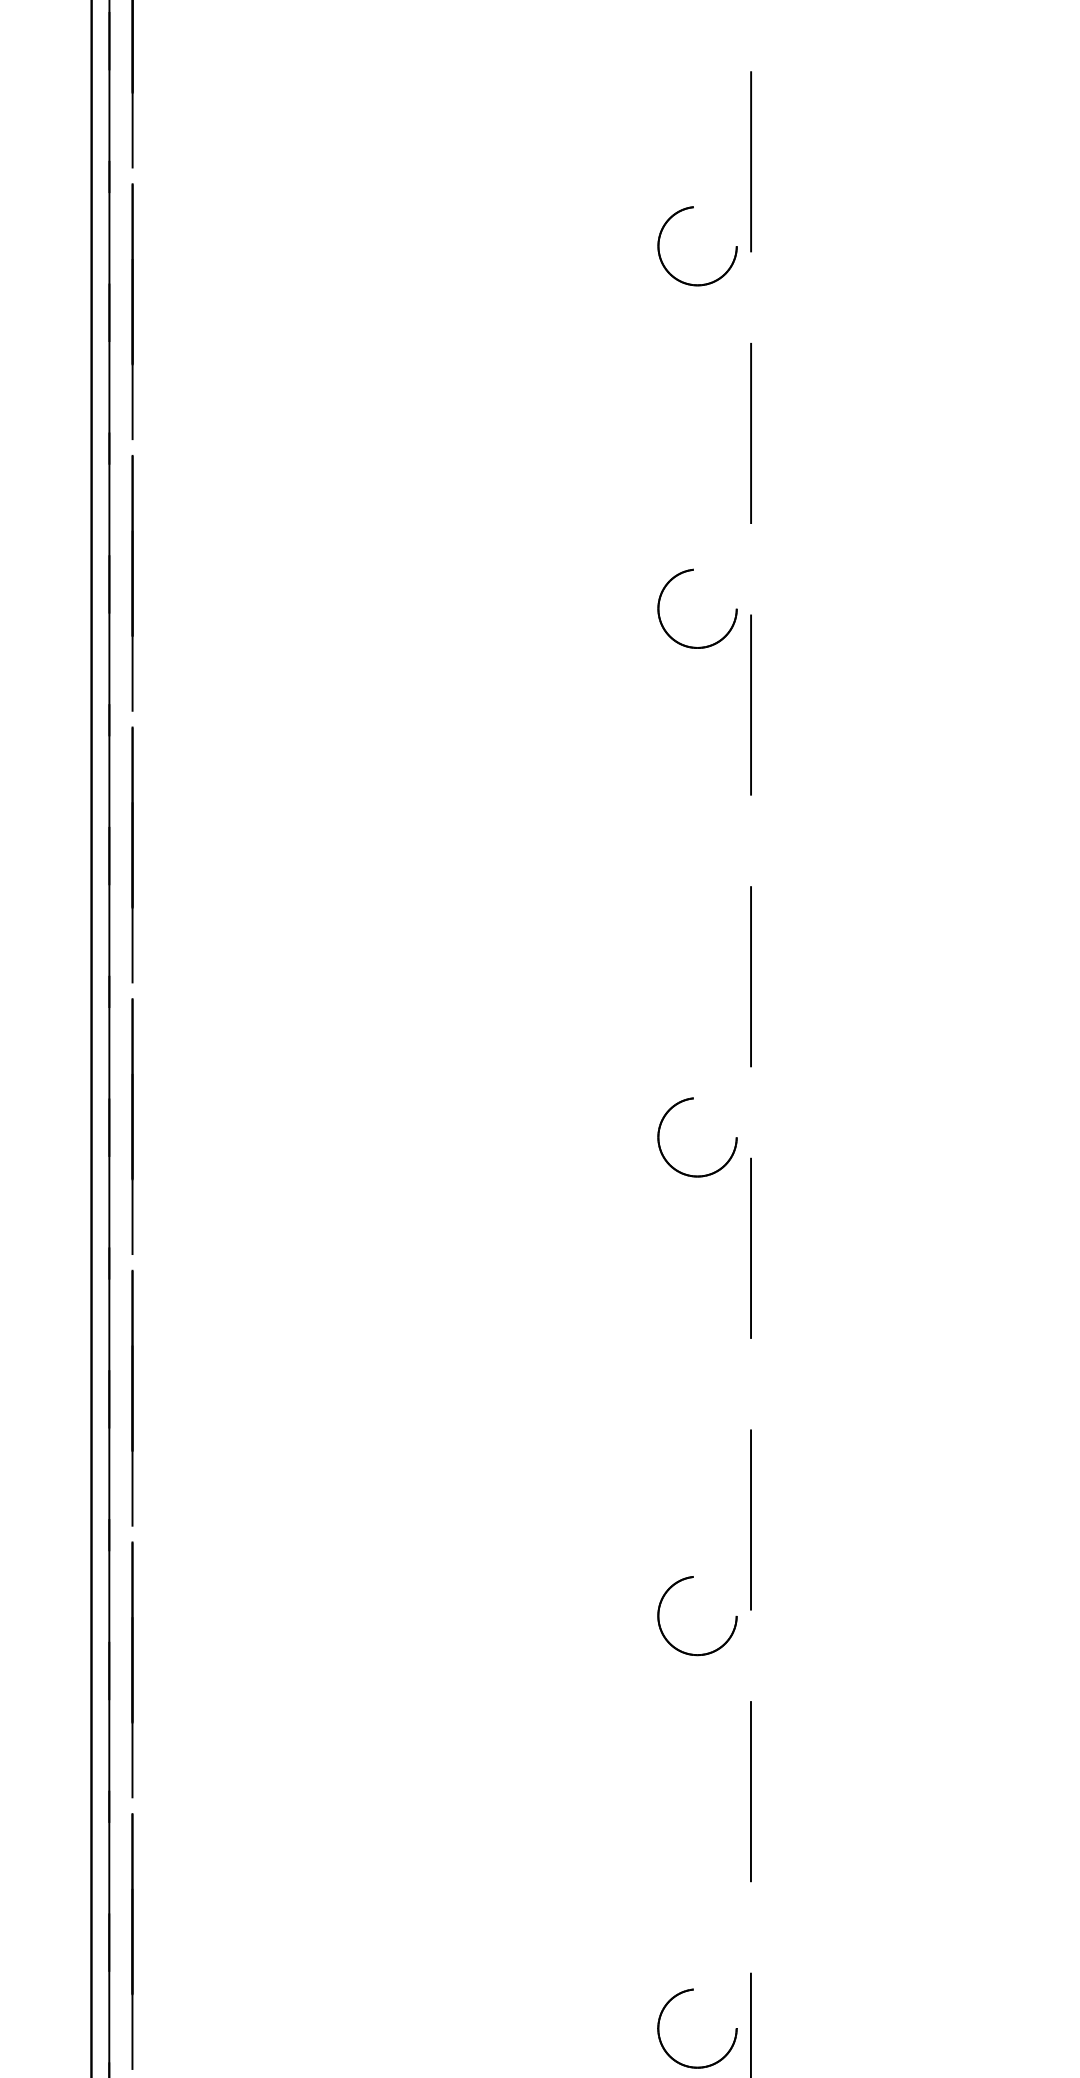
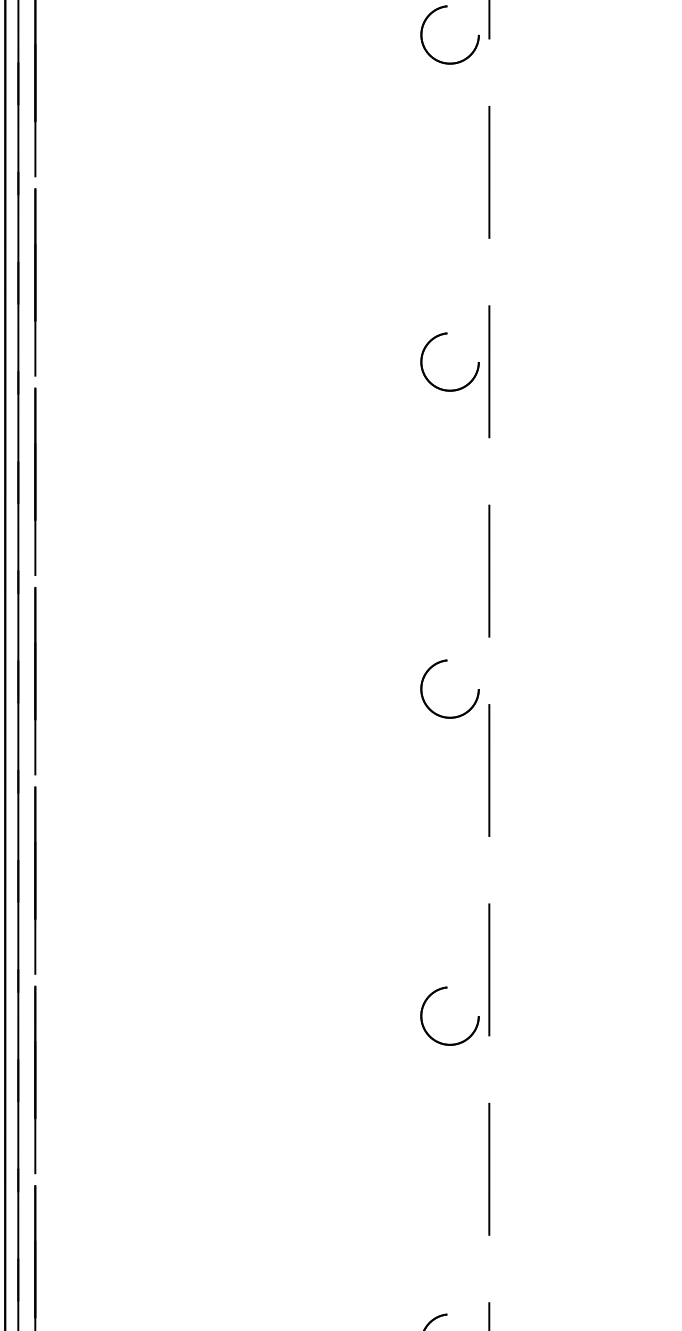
part: (691, 571) -> (445, 334), moved
part: (684, 1651) -> (440, 1042), moved

